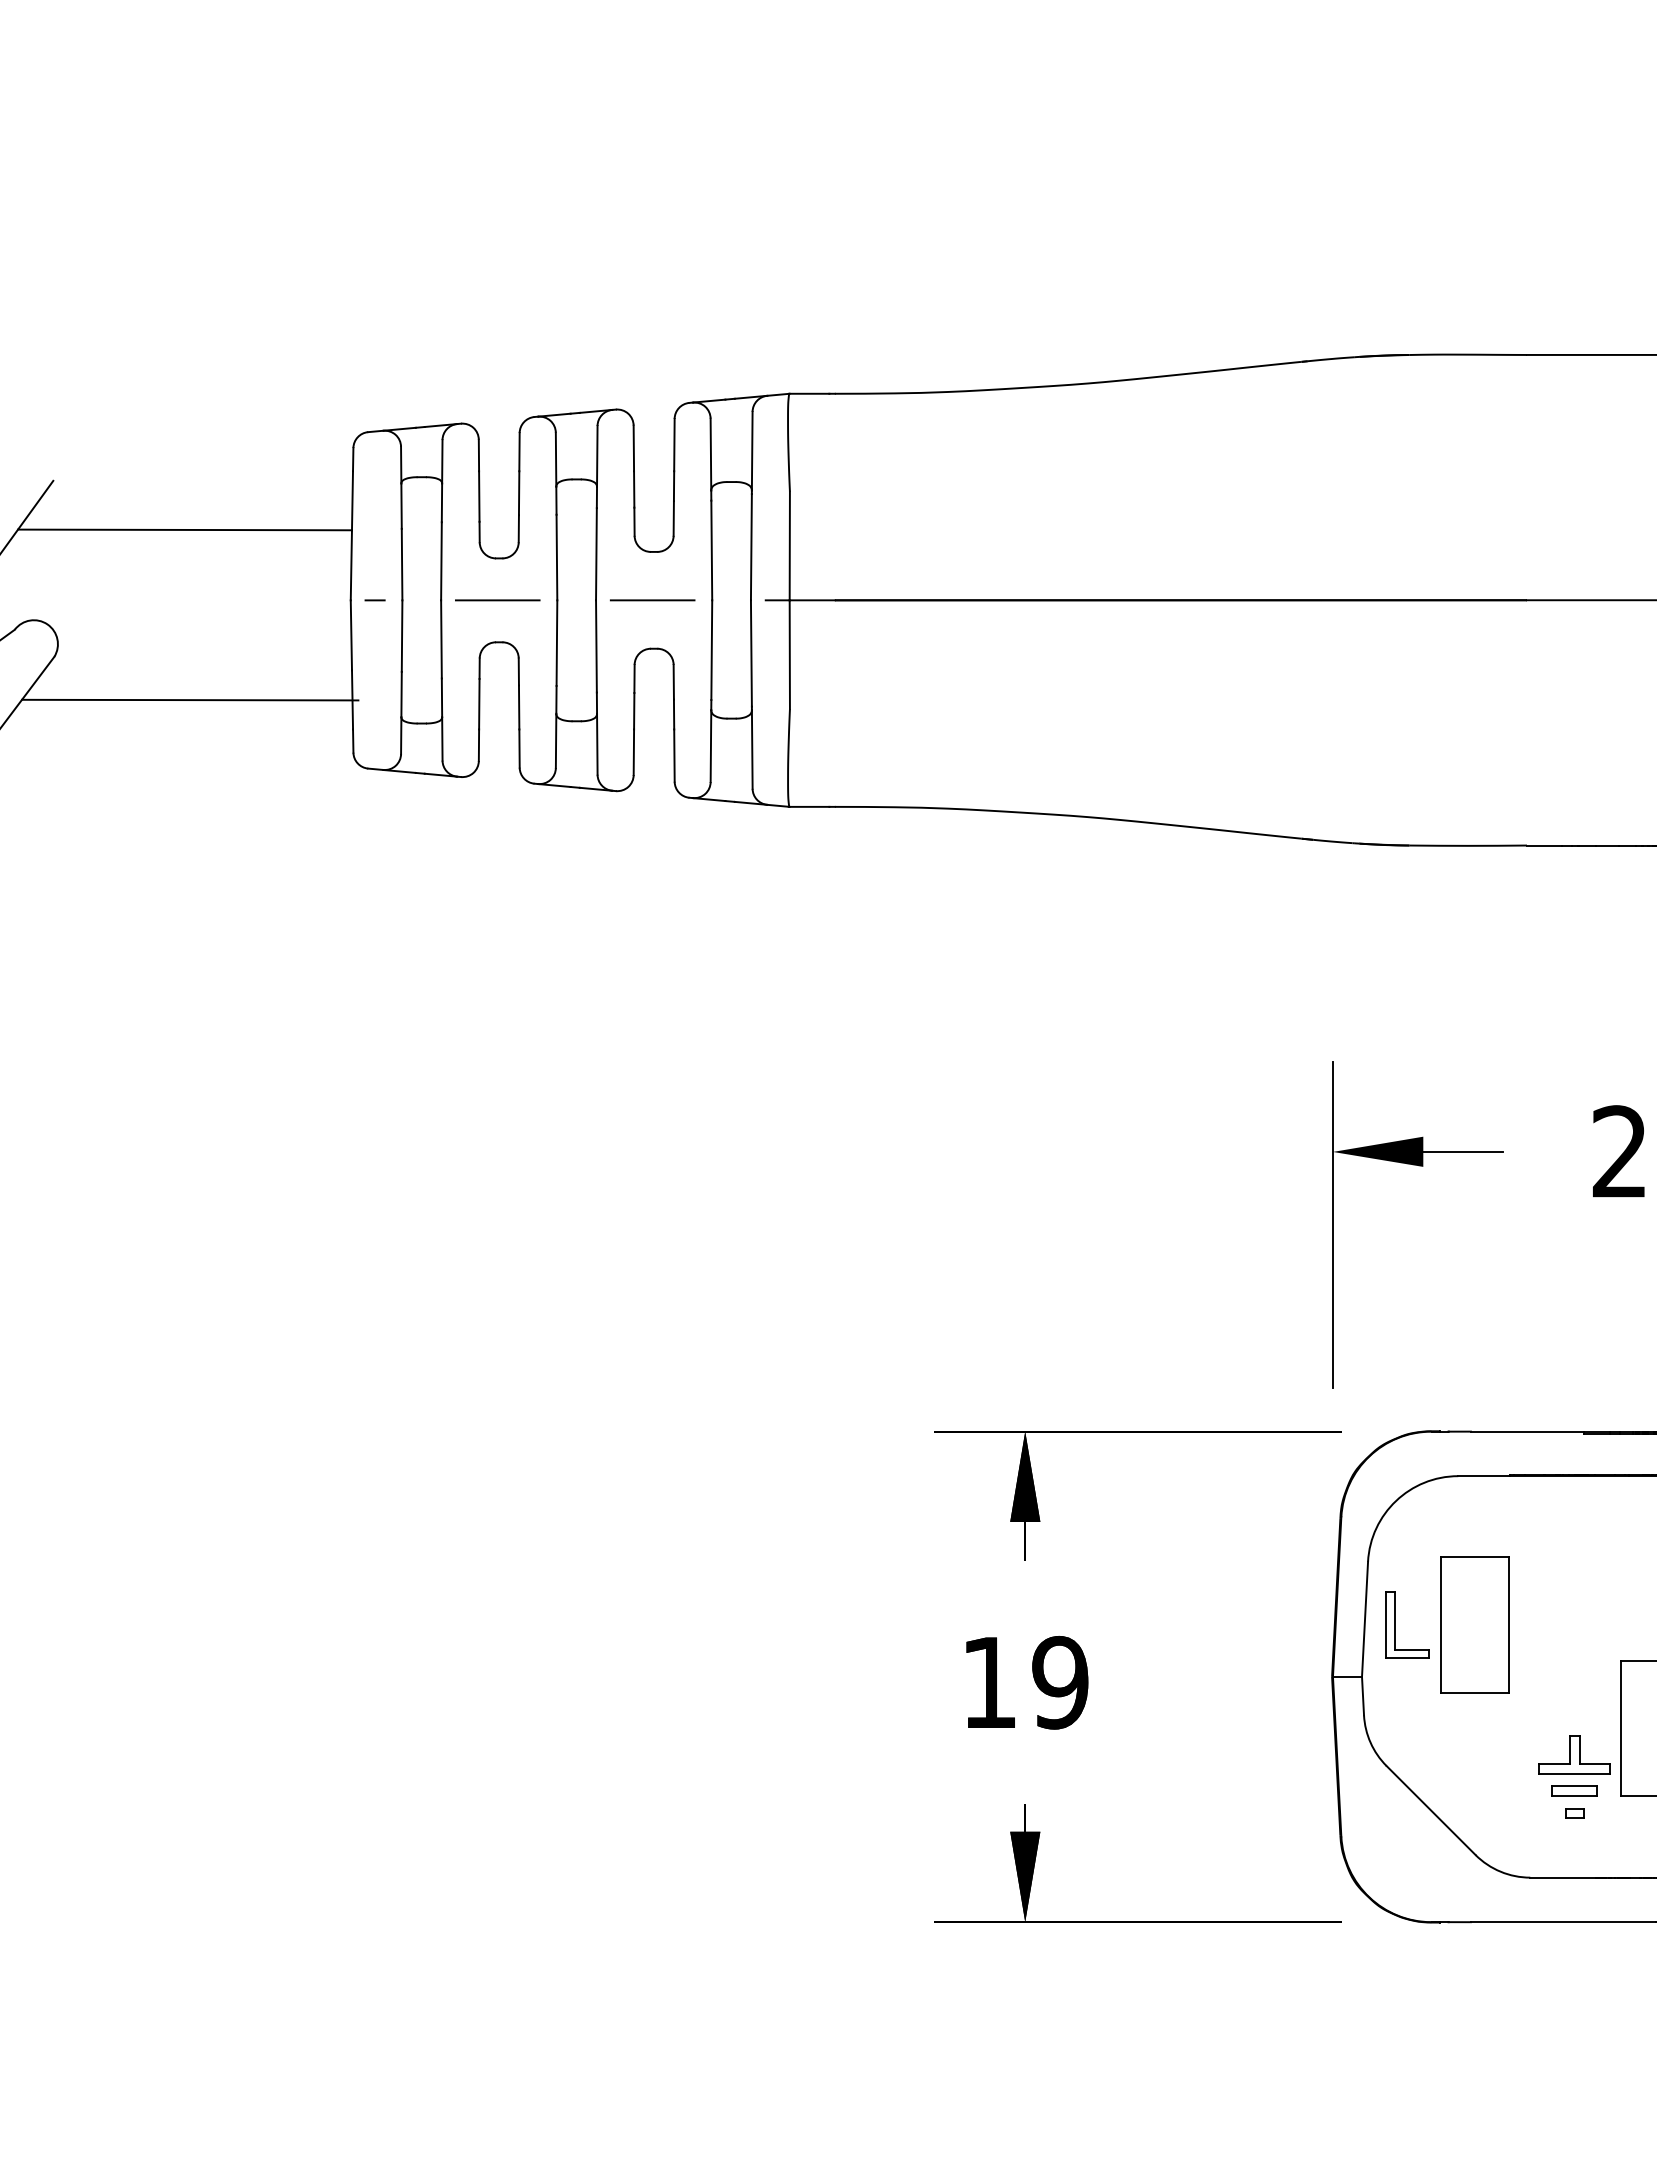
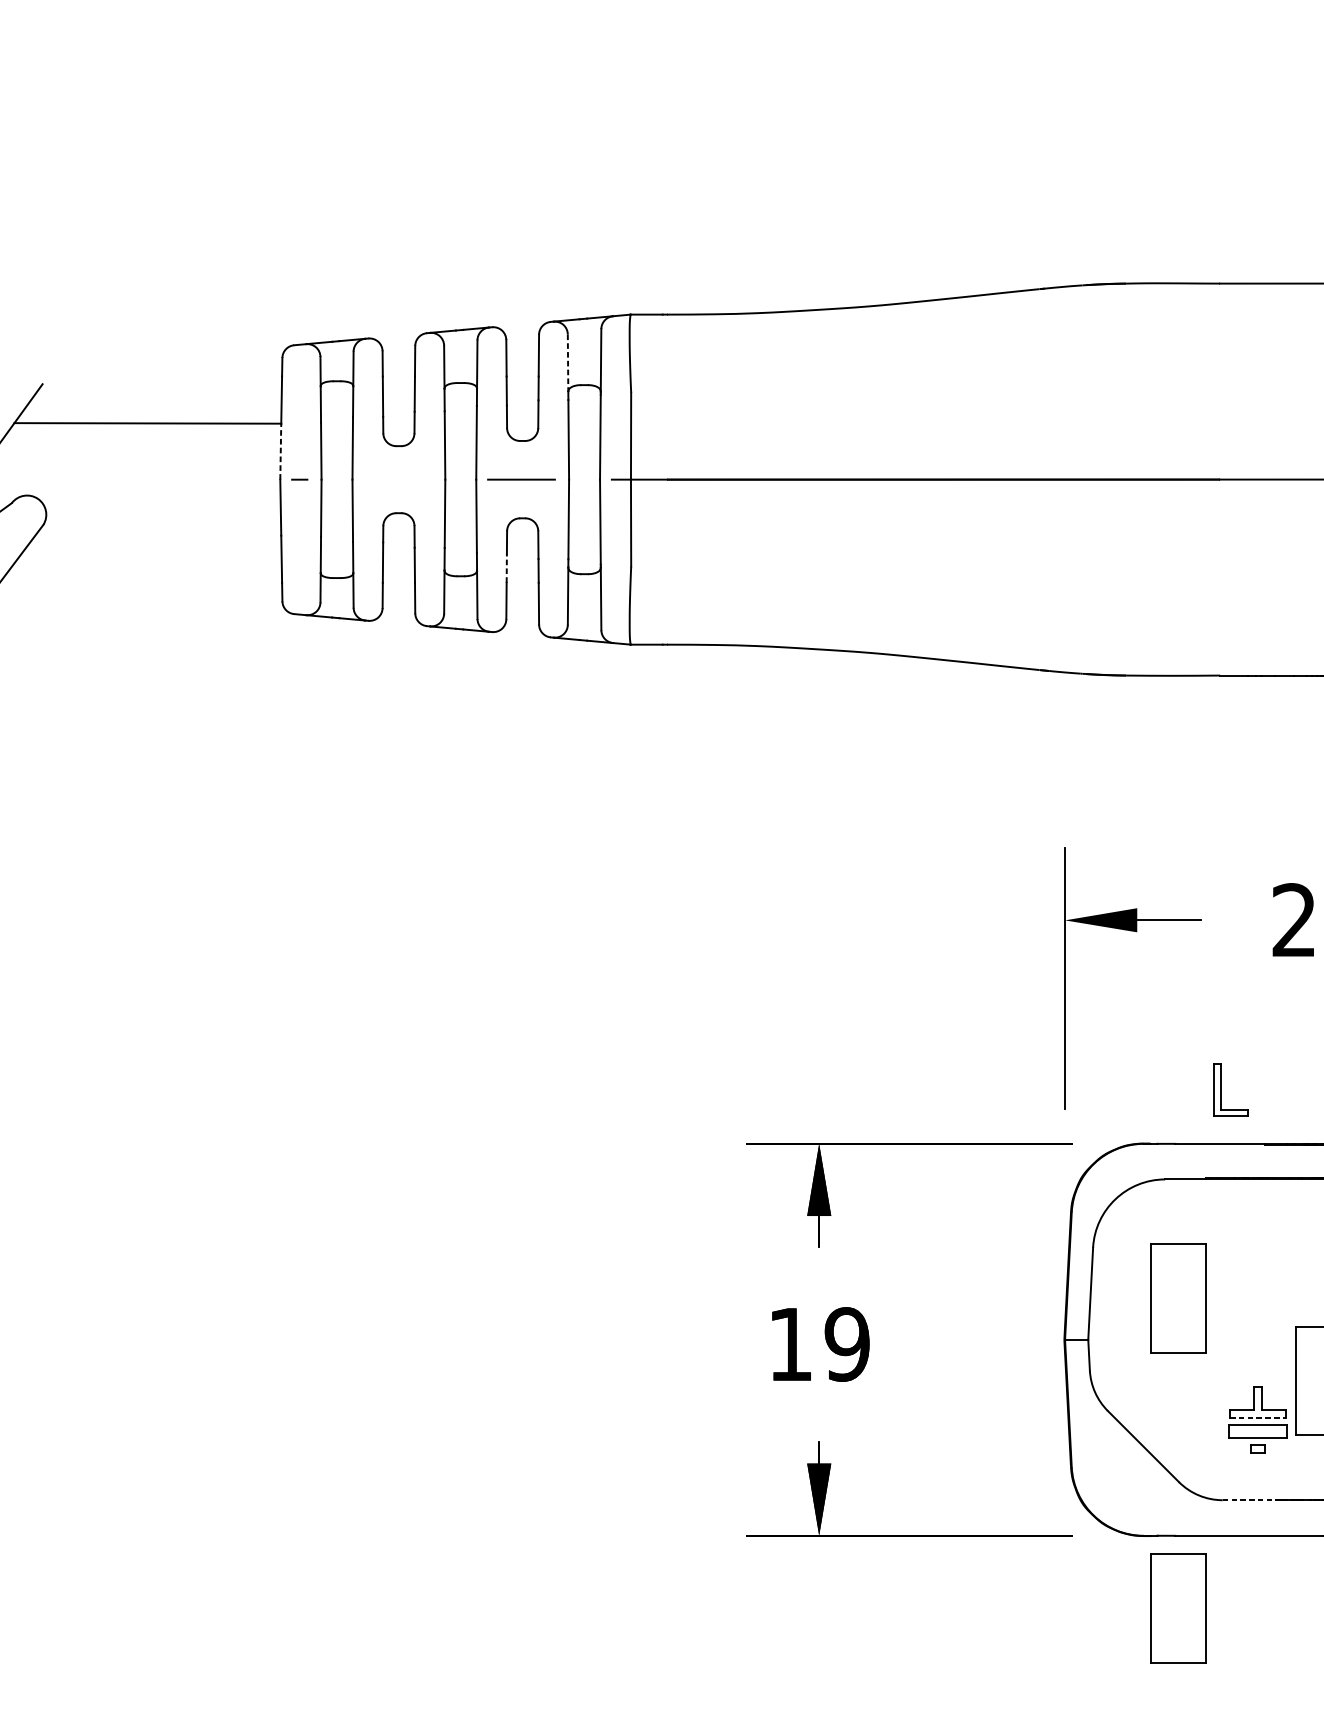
line: (710, 455) -> (567, 363), solid -> dashed
line: (351, 564) -> (280, 451), solid -> dashed
line: (497, 600) -> (397, 479), removed
line: (190, 699) -> (152, 558), removed
line: (634, 710) -> (506, 567), solid -> dashed
part: (1395, 1624) -> (1221, 1089), moved
line: (1575, 1774) -> (1258, 1417), solid -> dashed
part: (1574, 1790) -> (1258, 1430), size x1.6
line: (1563, 1877) -> (1249, 1500), solid -> dashed
part: (1474, 2012) -> (1178, 1607), added

